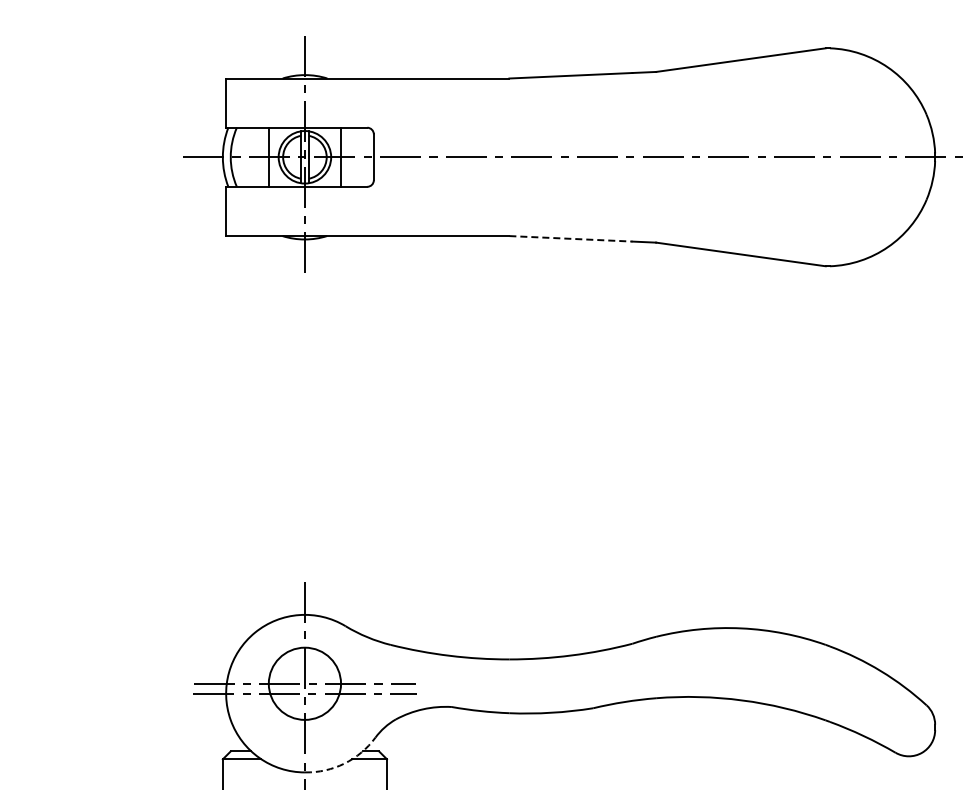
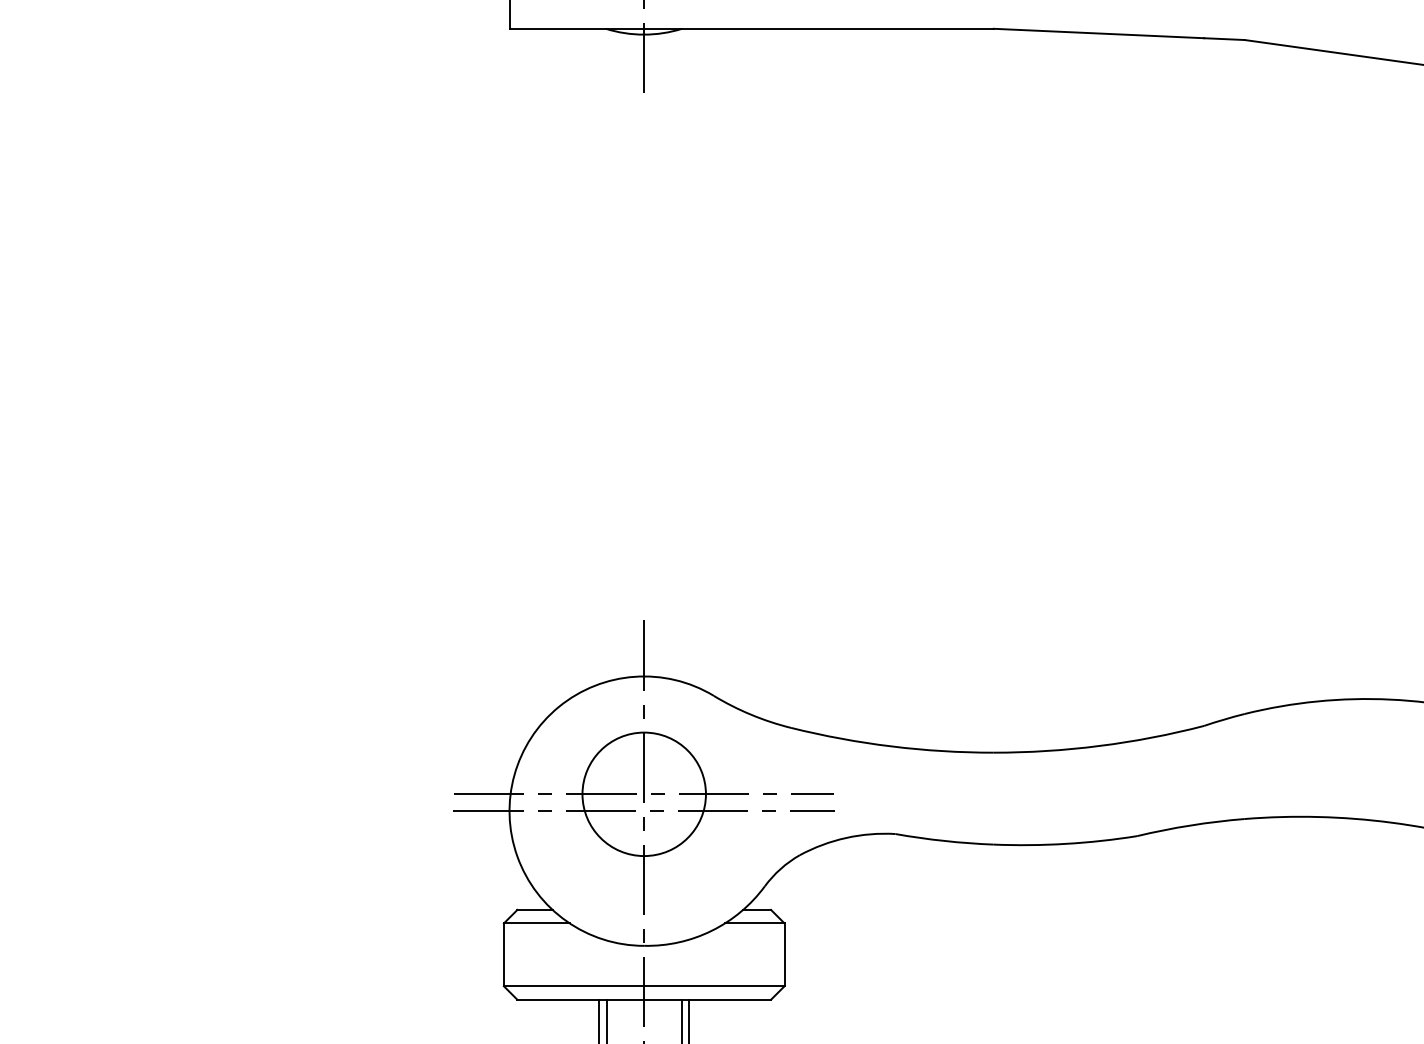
line: (570, 238) -> (1098, 32), dashed -> solid
arc: (344, 763) -> (711, 930), dashed -> solid

